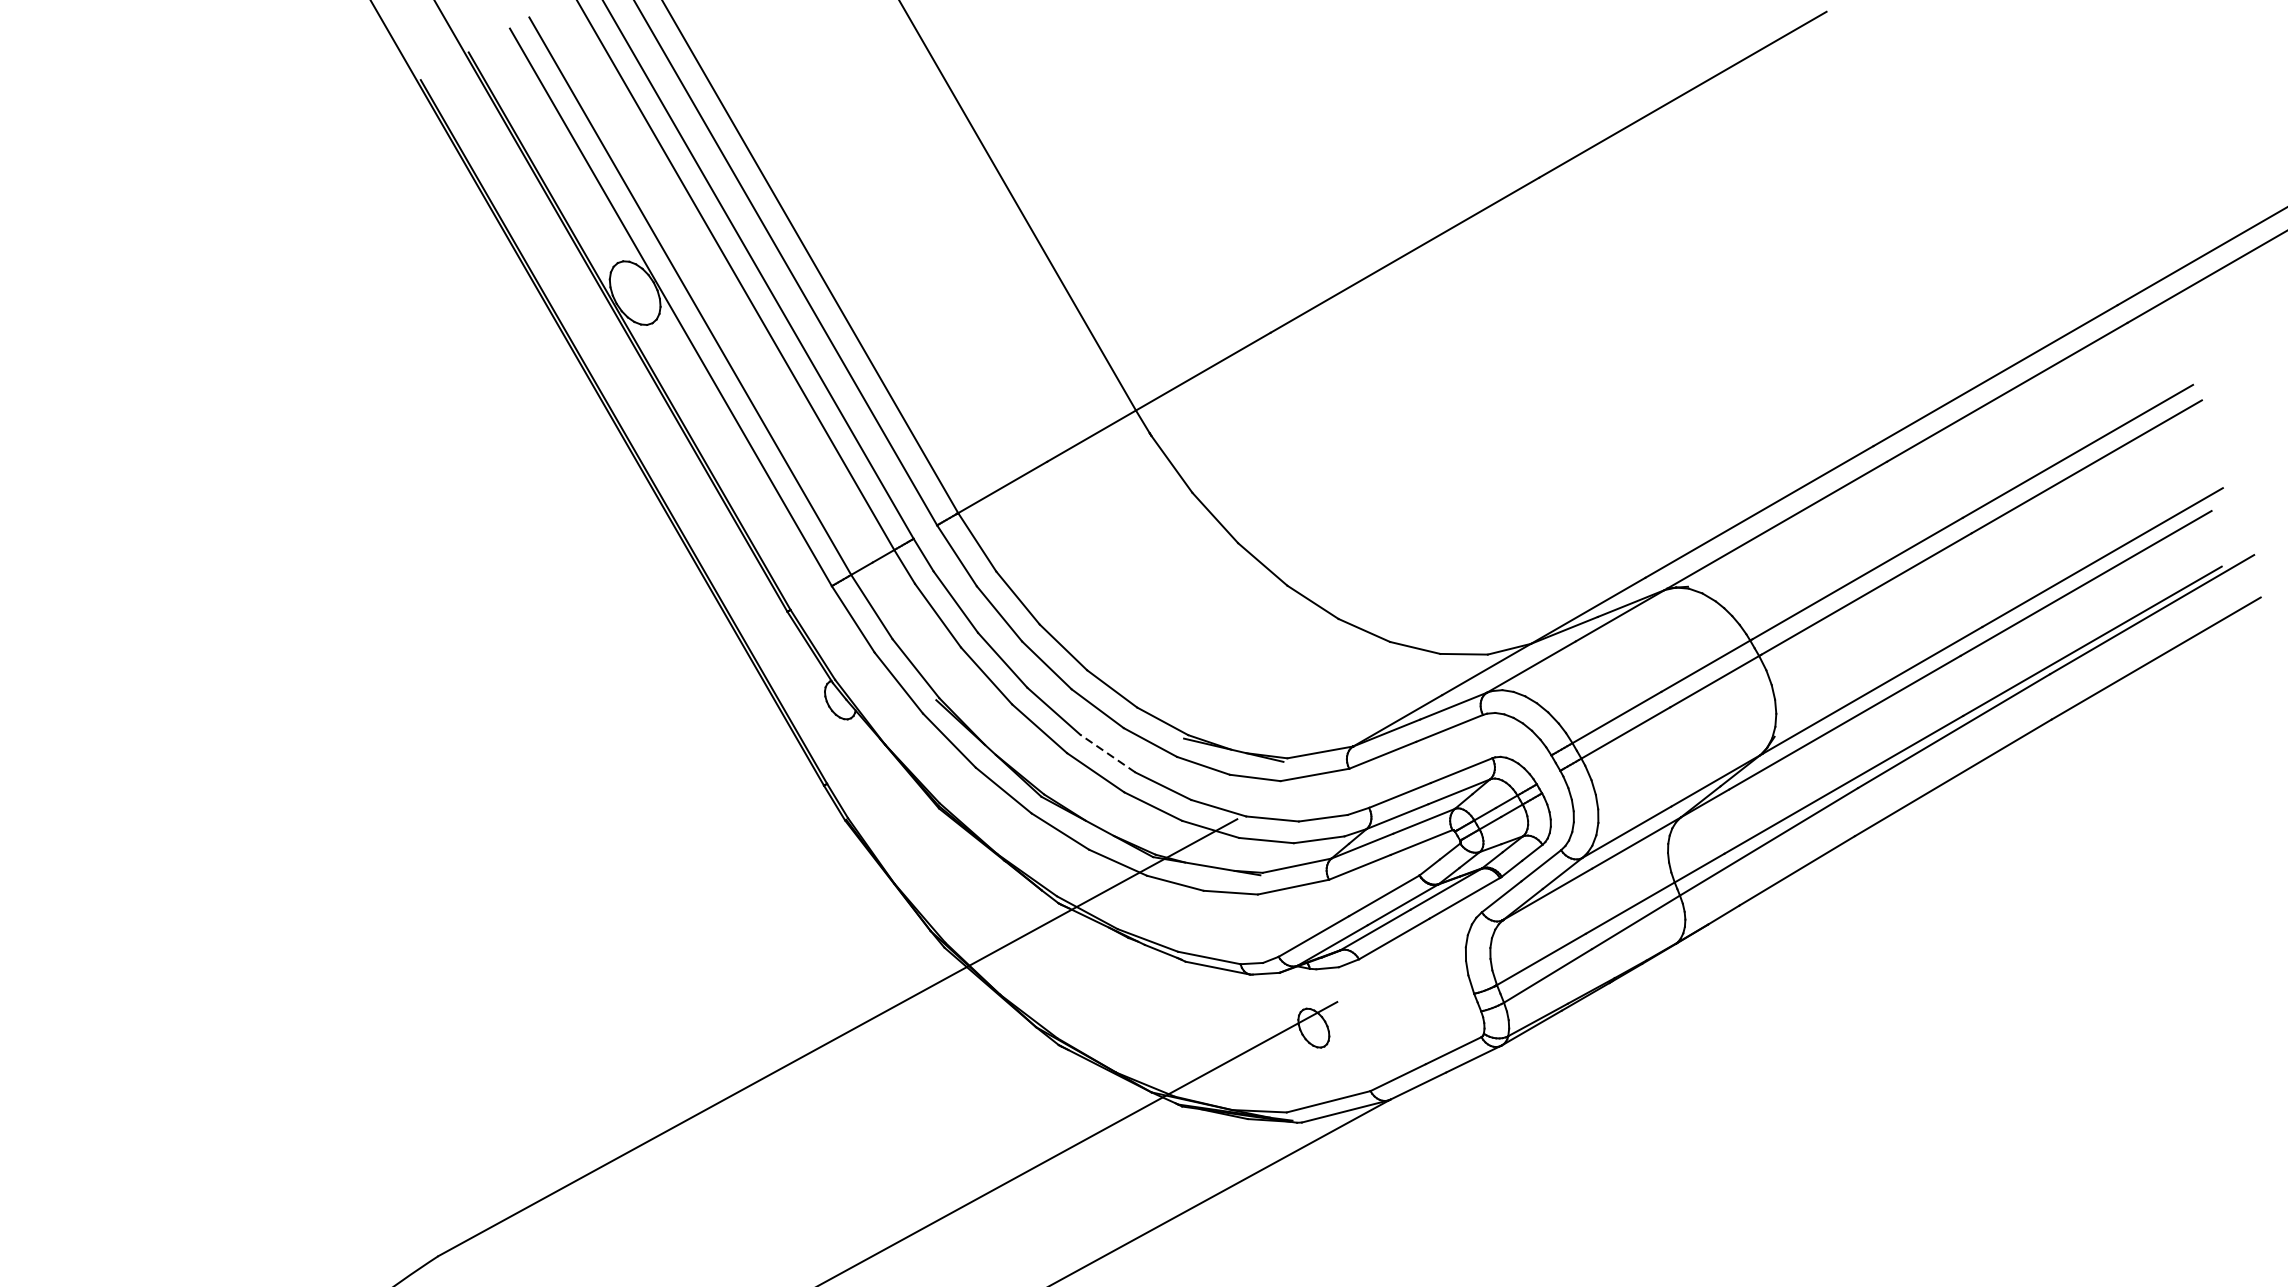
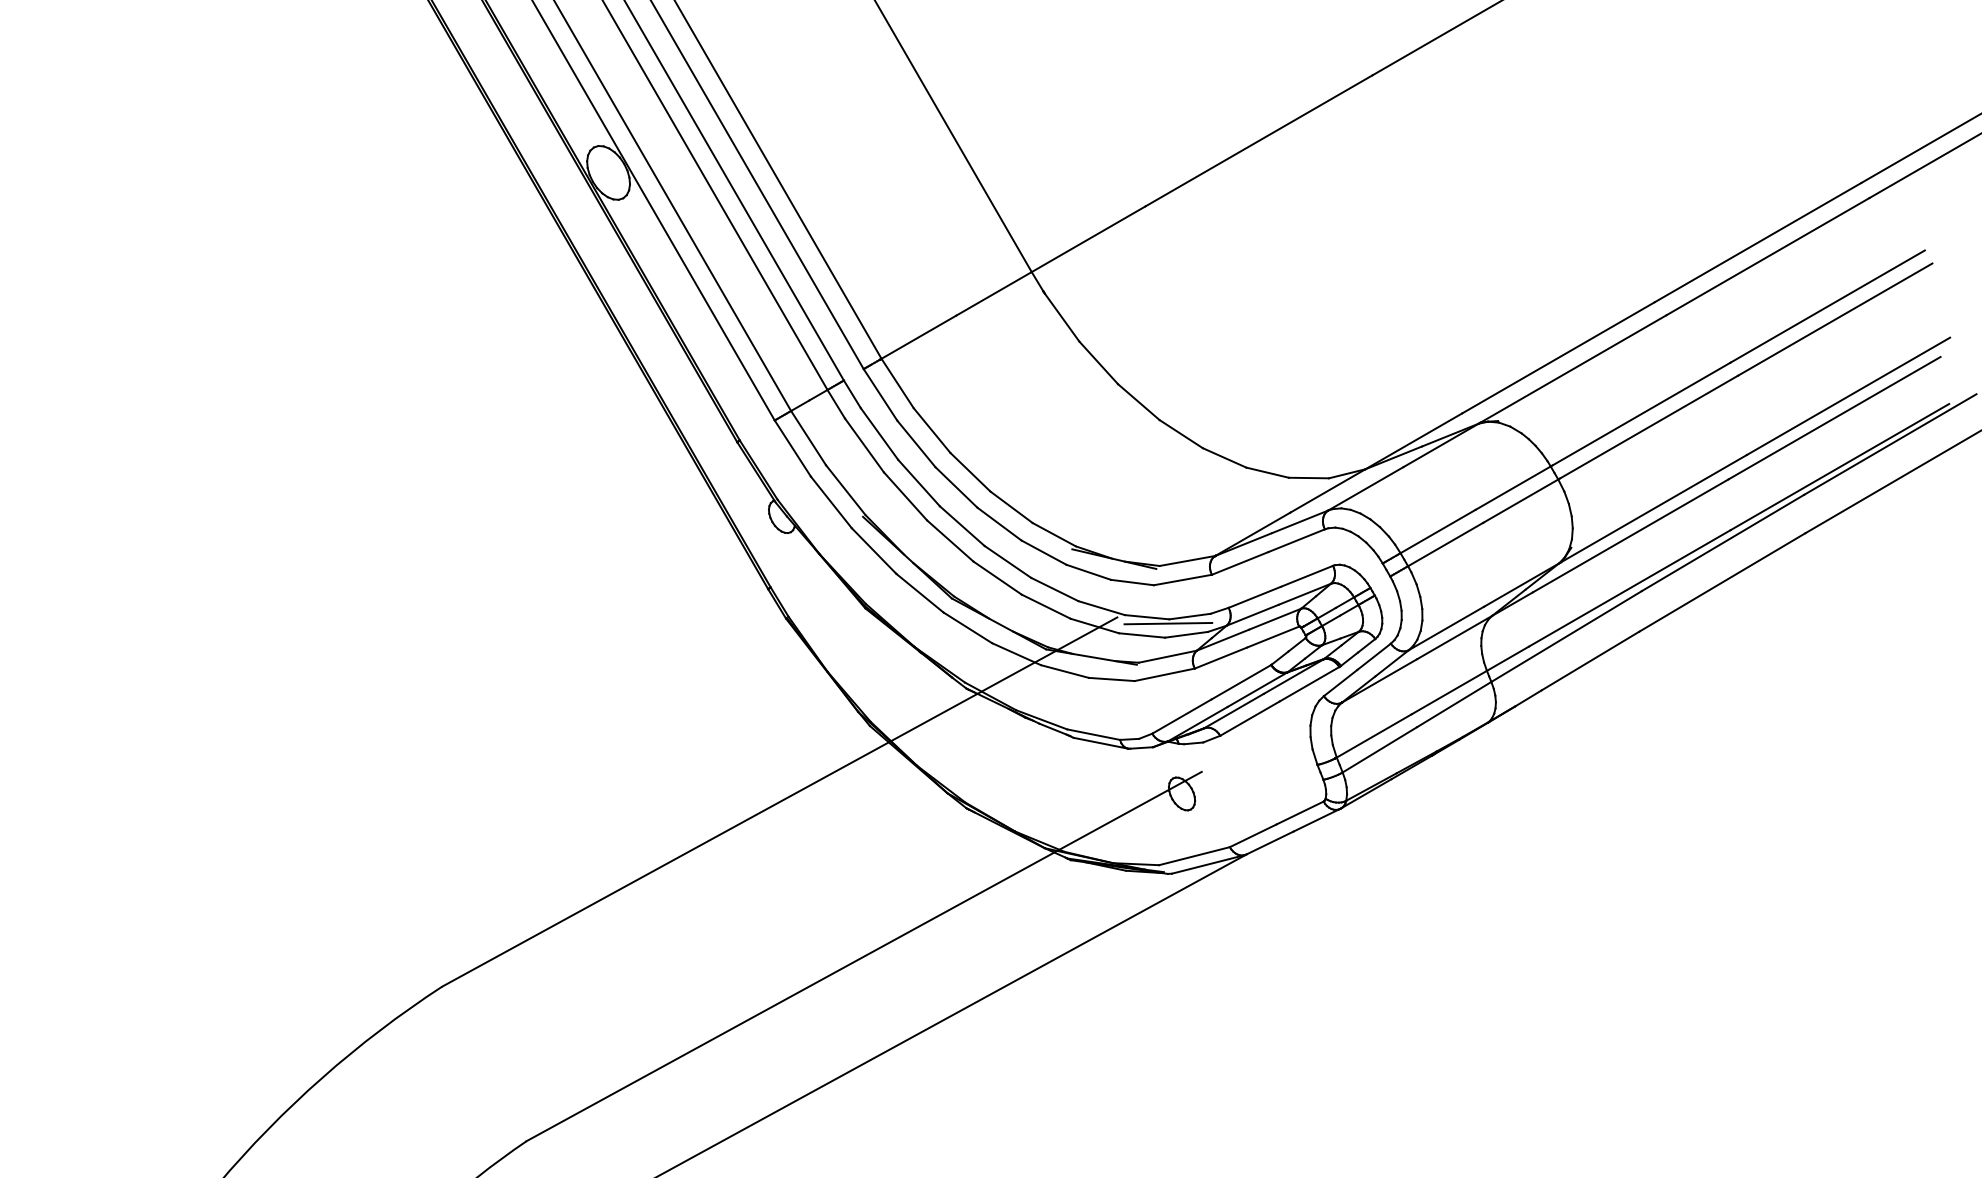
line: (1107, 753) -> (1007, 561), dashed -> solid
line: (1297, 826) -> (1168, 623), added

